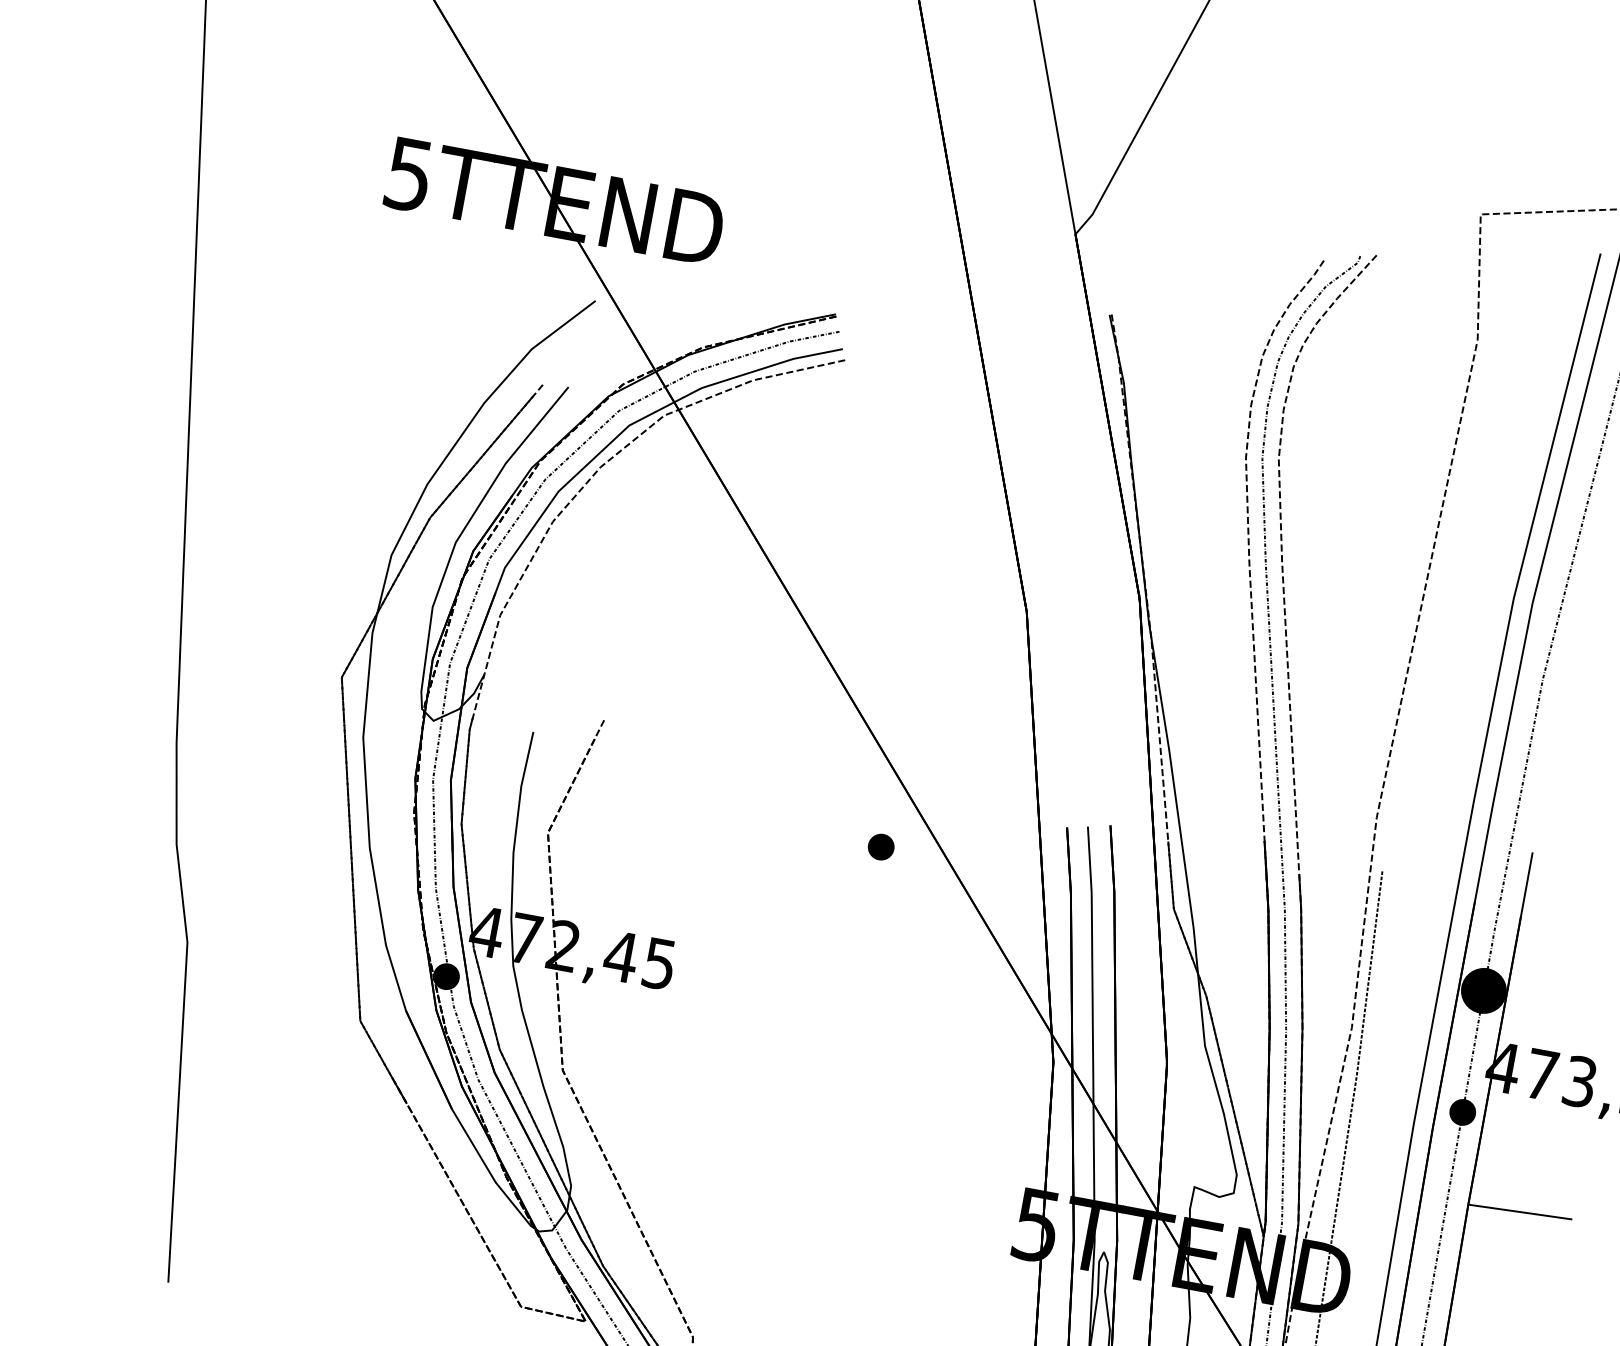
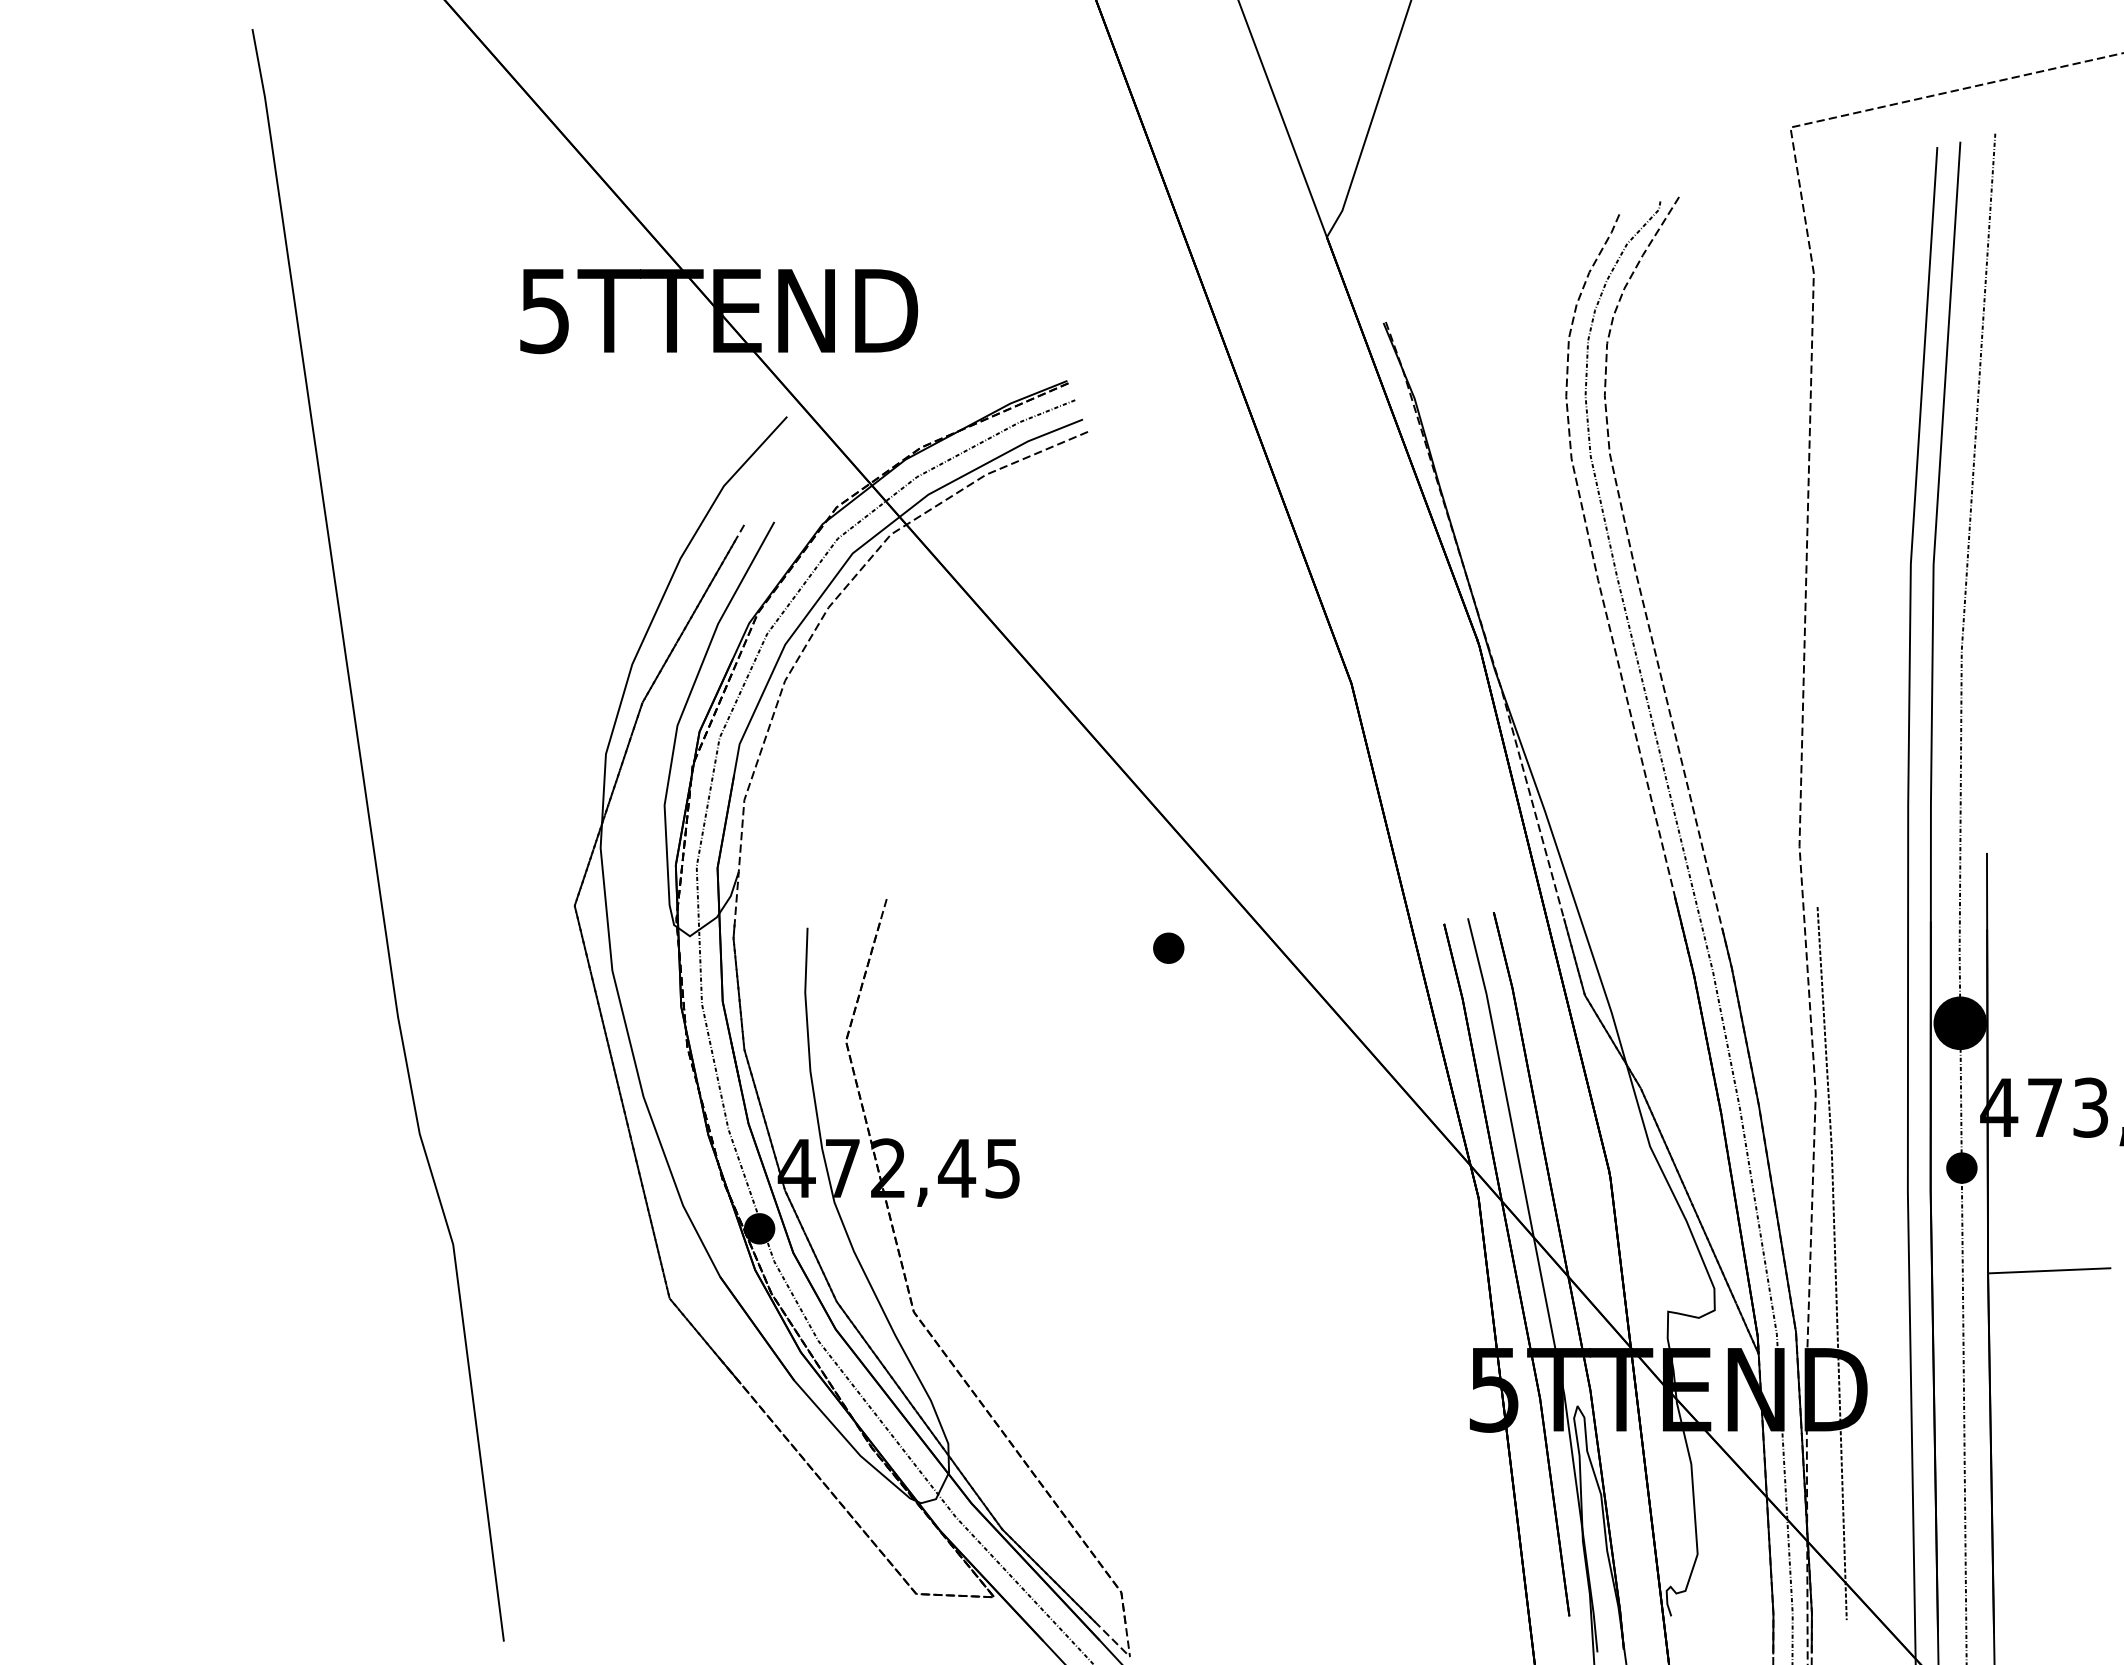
part: (881, 846) -> (1168, 947), moved

